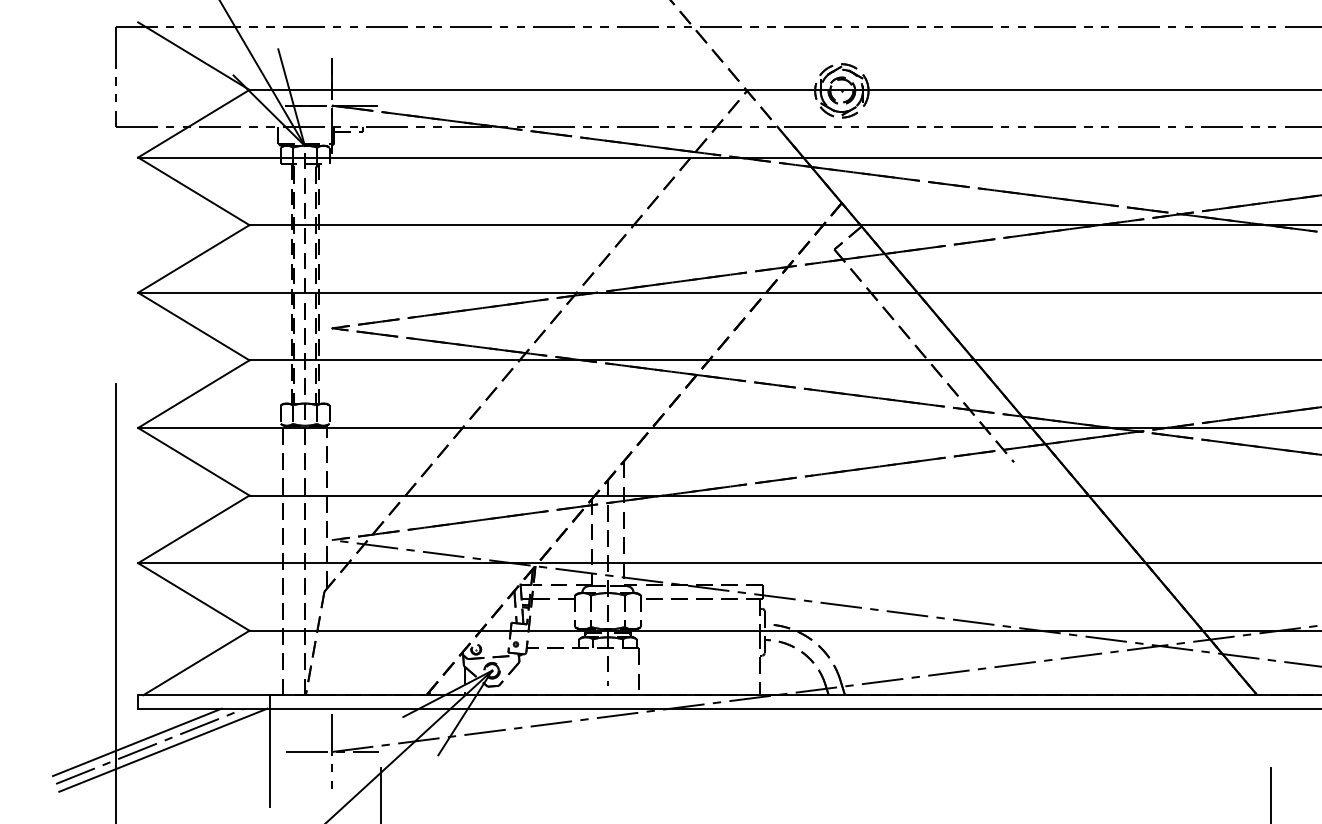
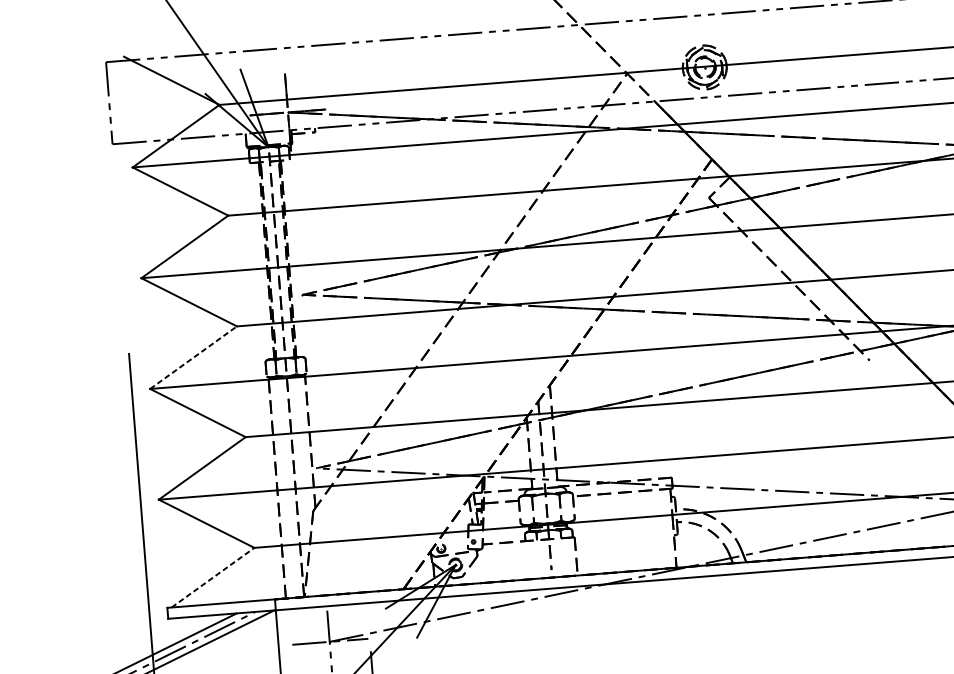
line: (194, 393) -> (194, 357), solid -> dashed
line: (196, 662) -> (213, 577), solid -> dashed

